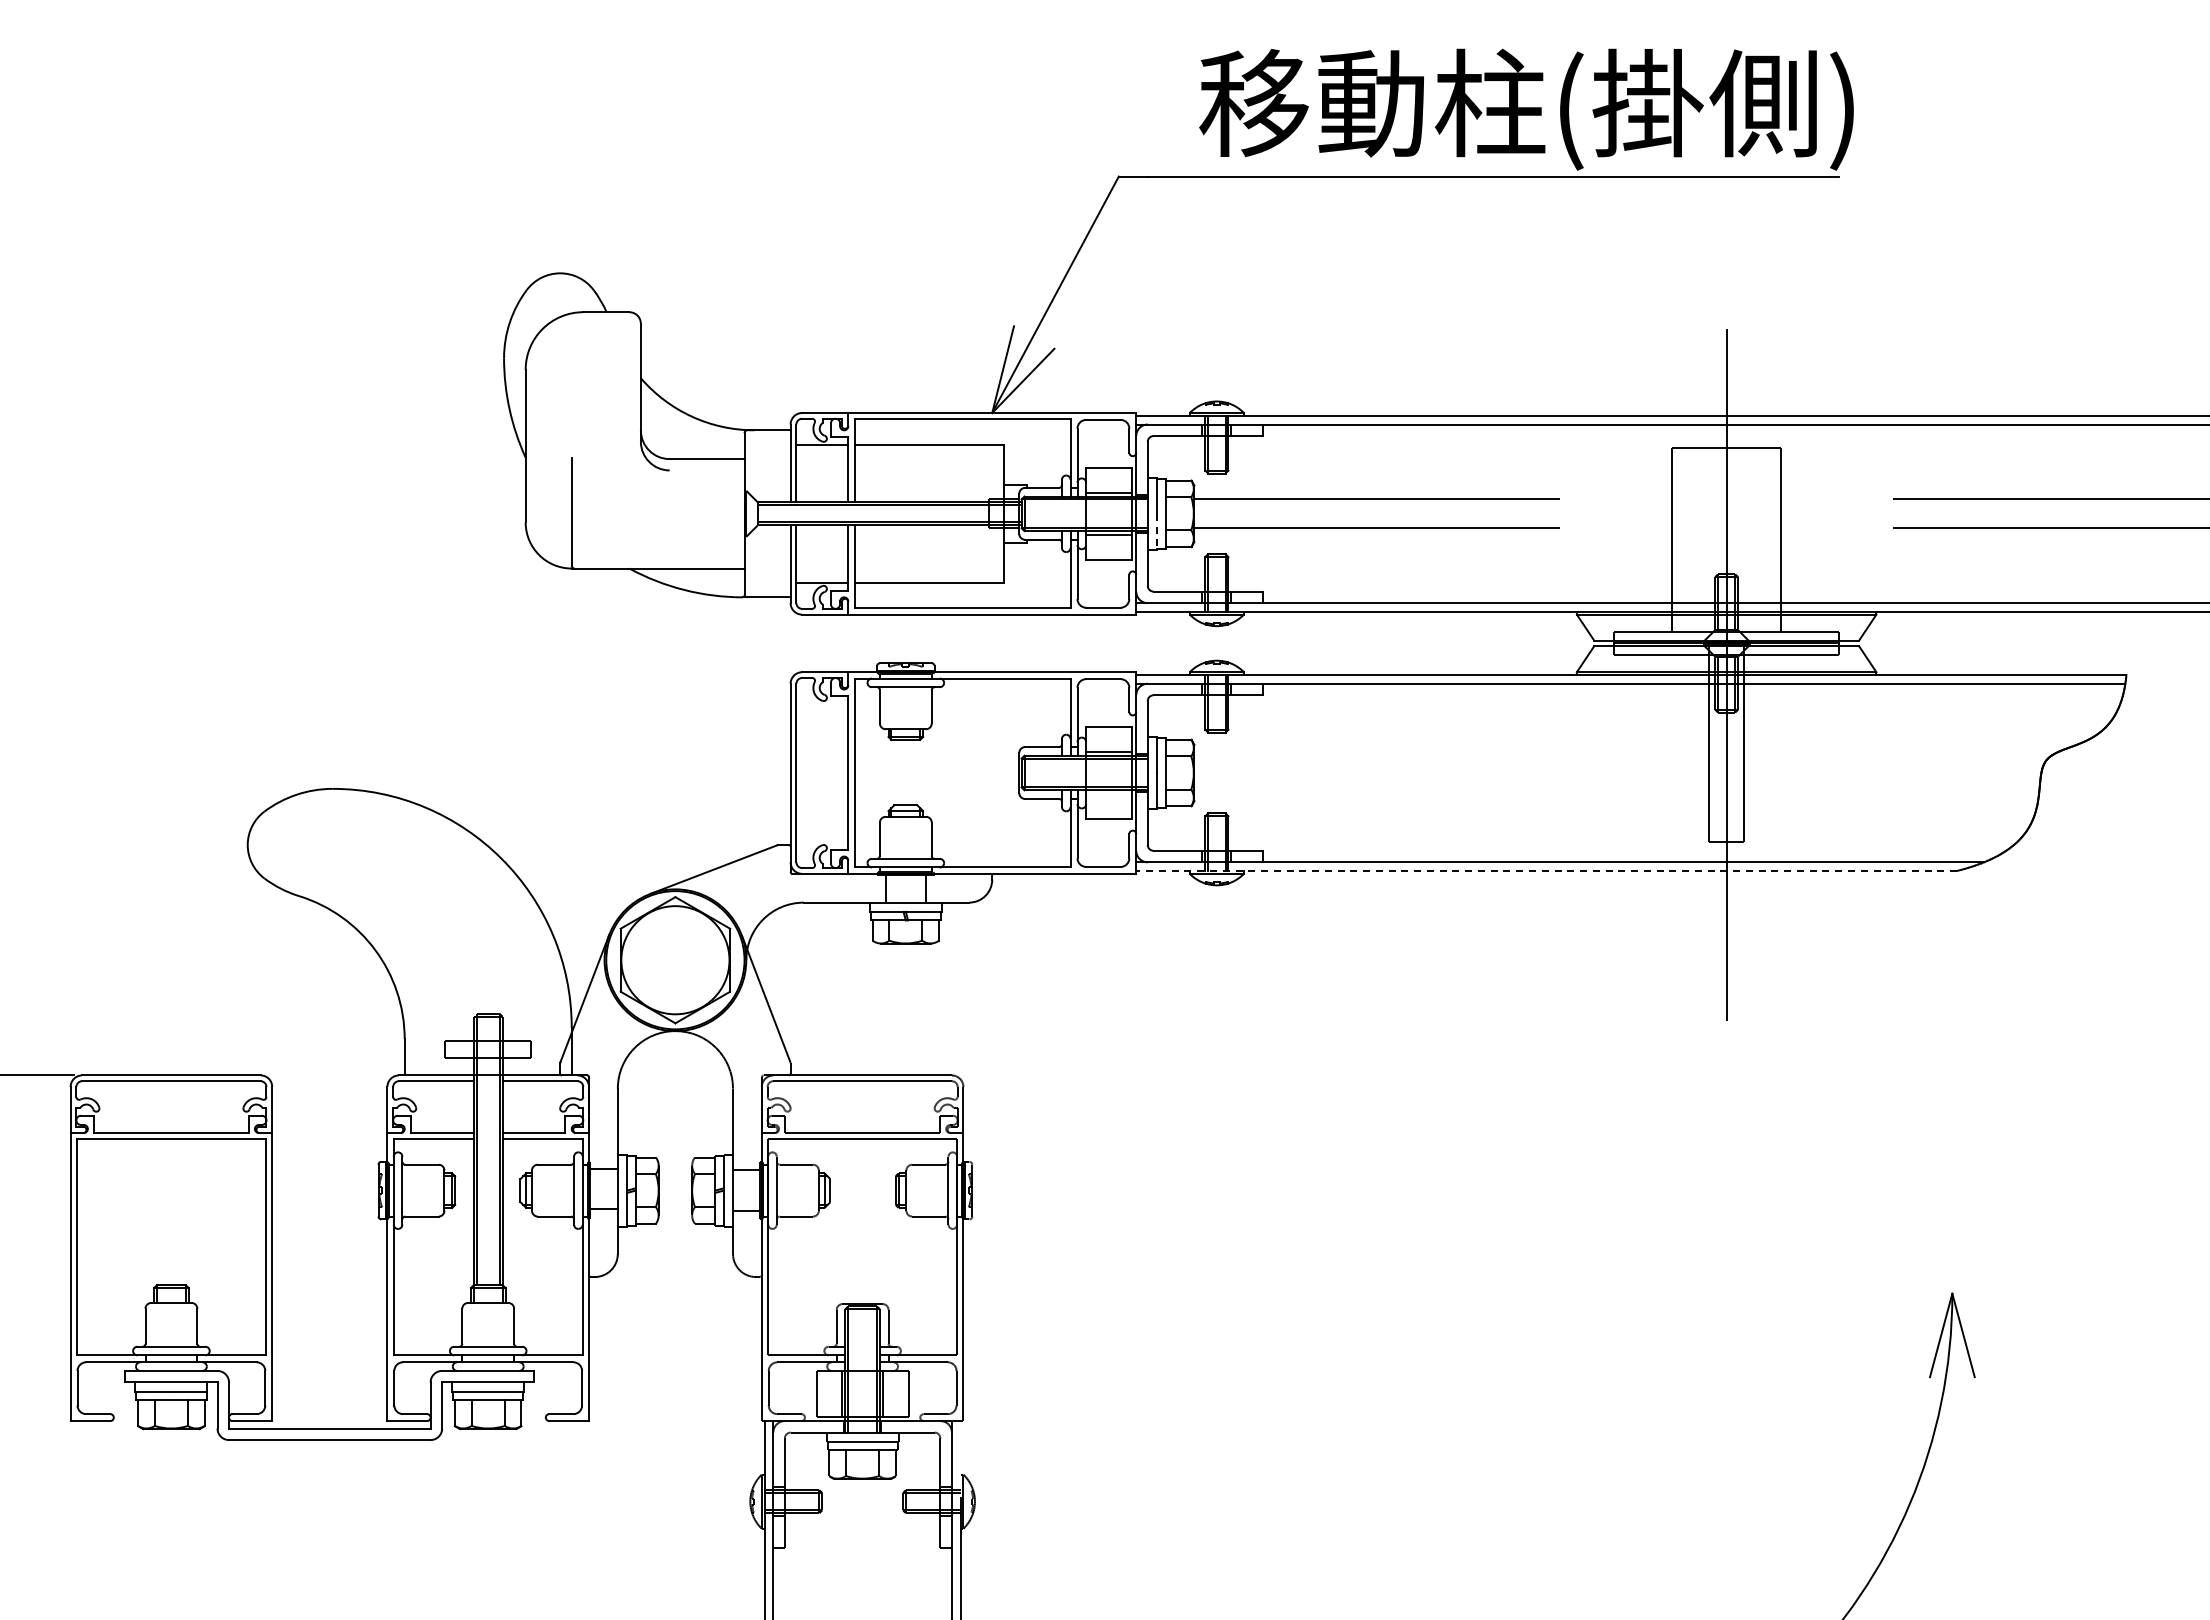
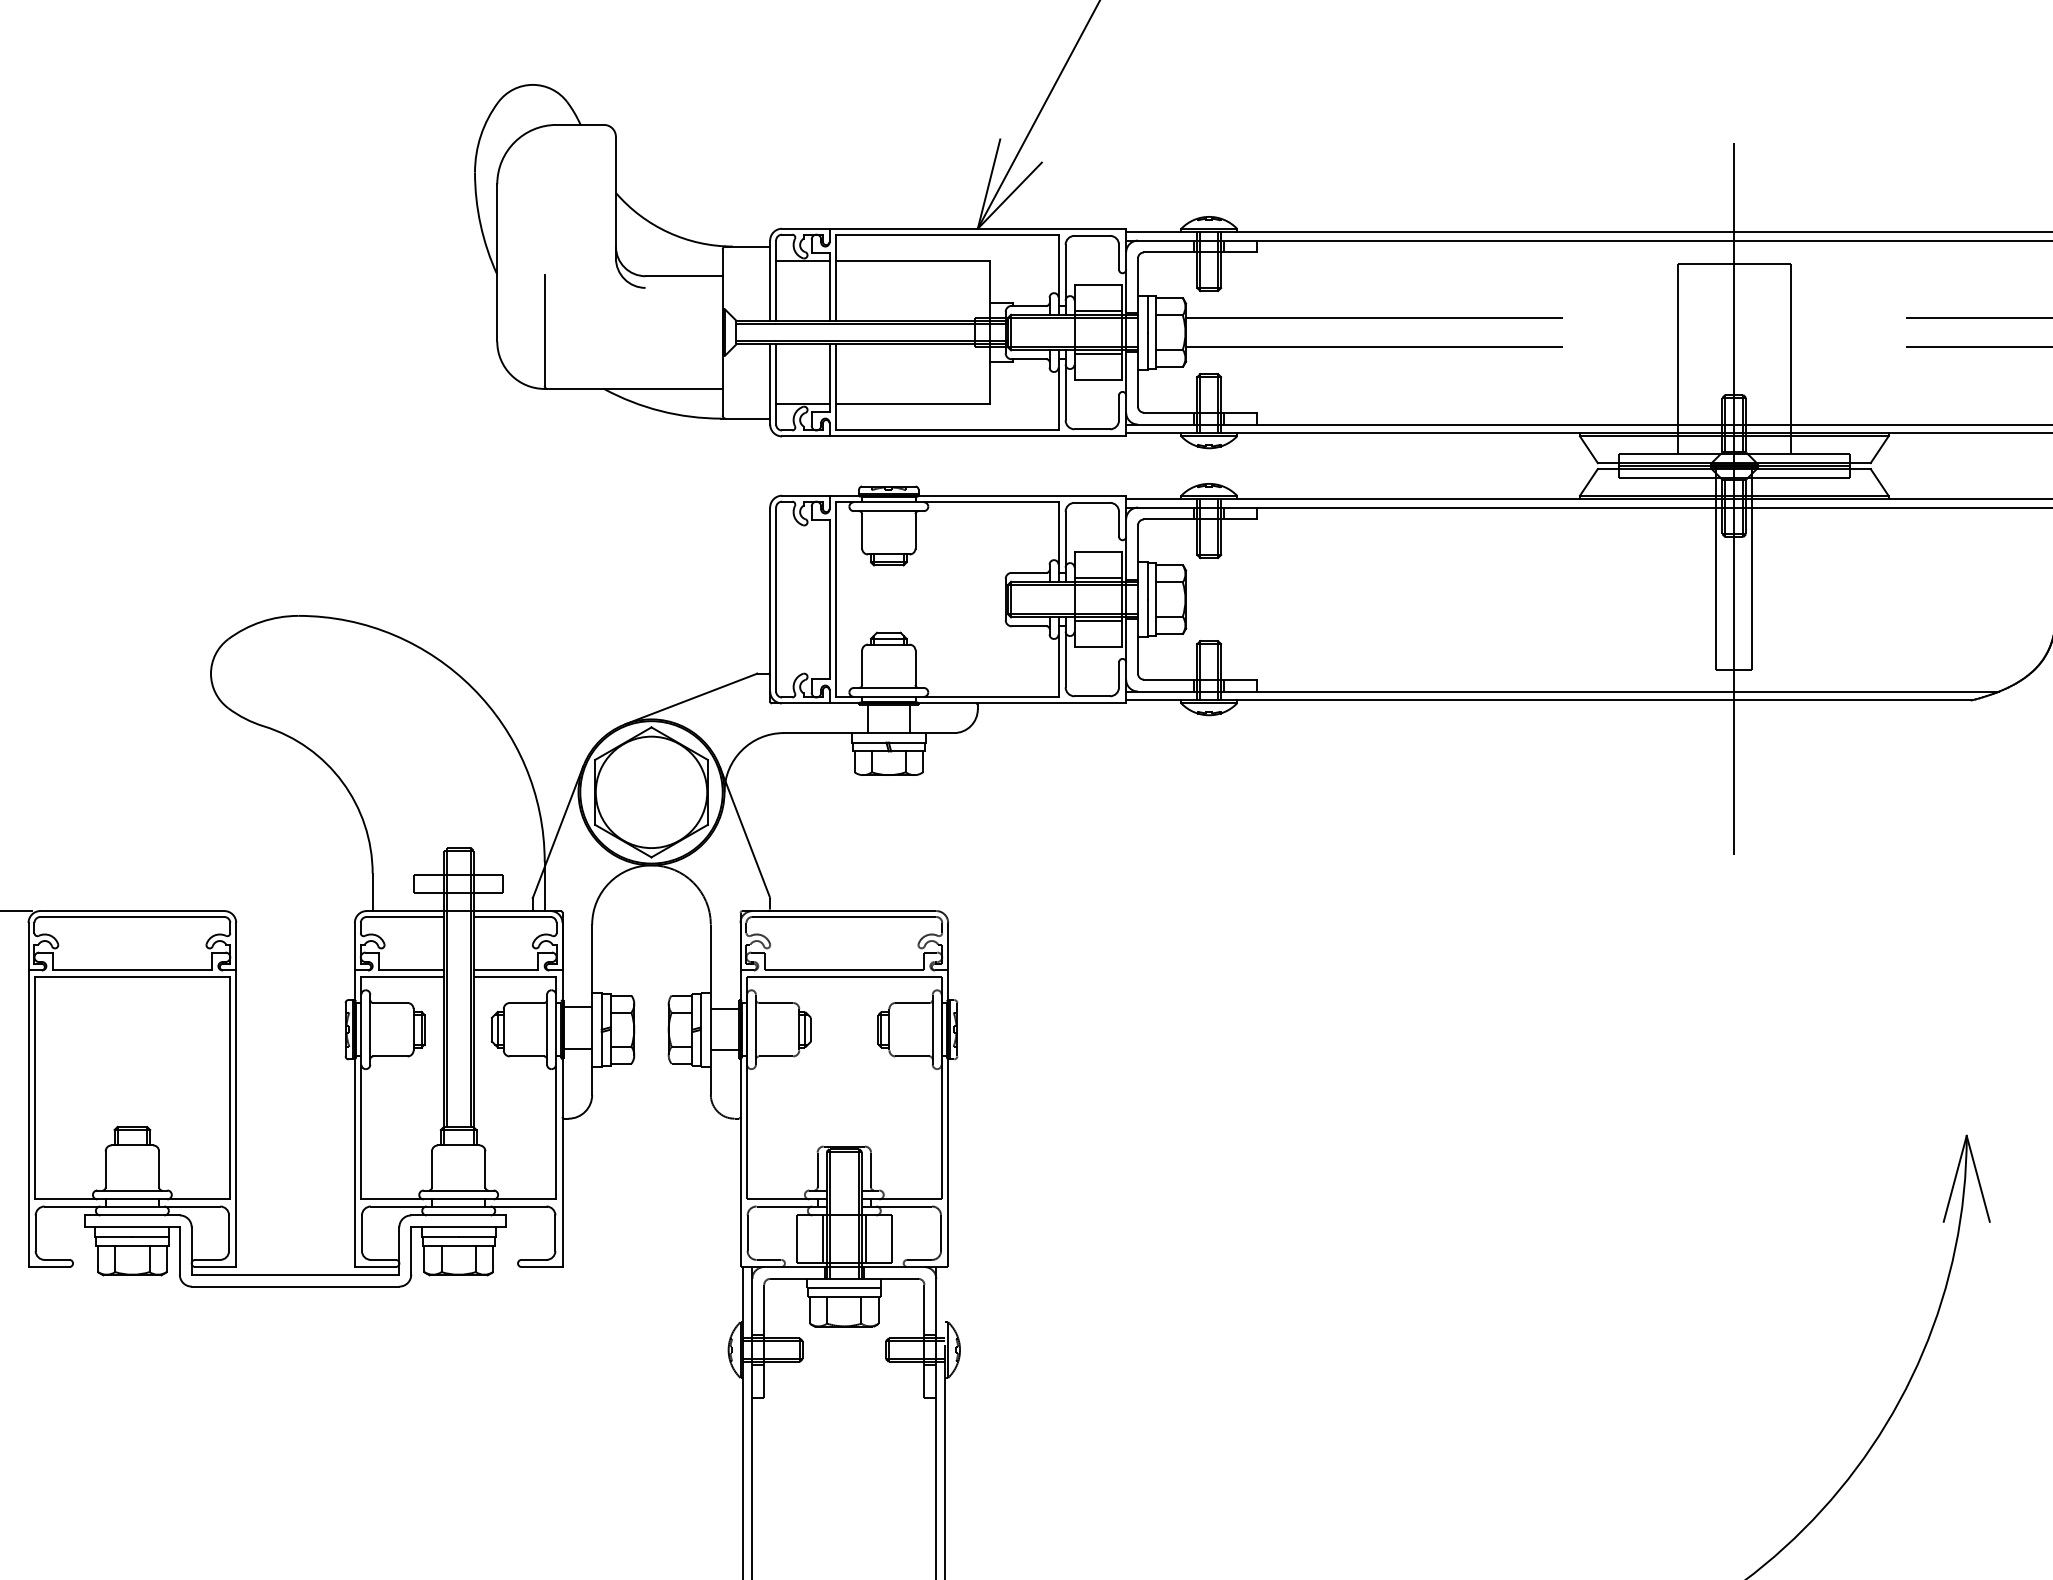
line: (1156, 532) -> (1147, 351), dashed -> solid
line: (1109, 793) -> (1098, 620), added
line: (1546, 870) -> (1548, 699), dashed -> solid

